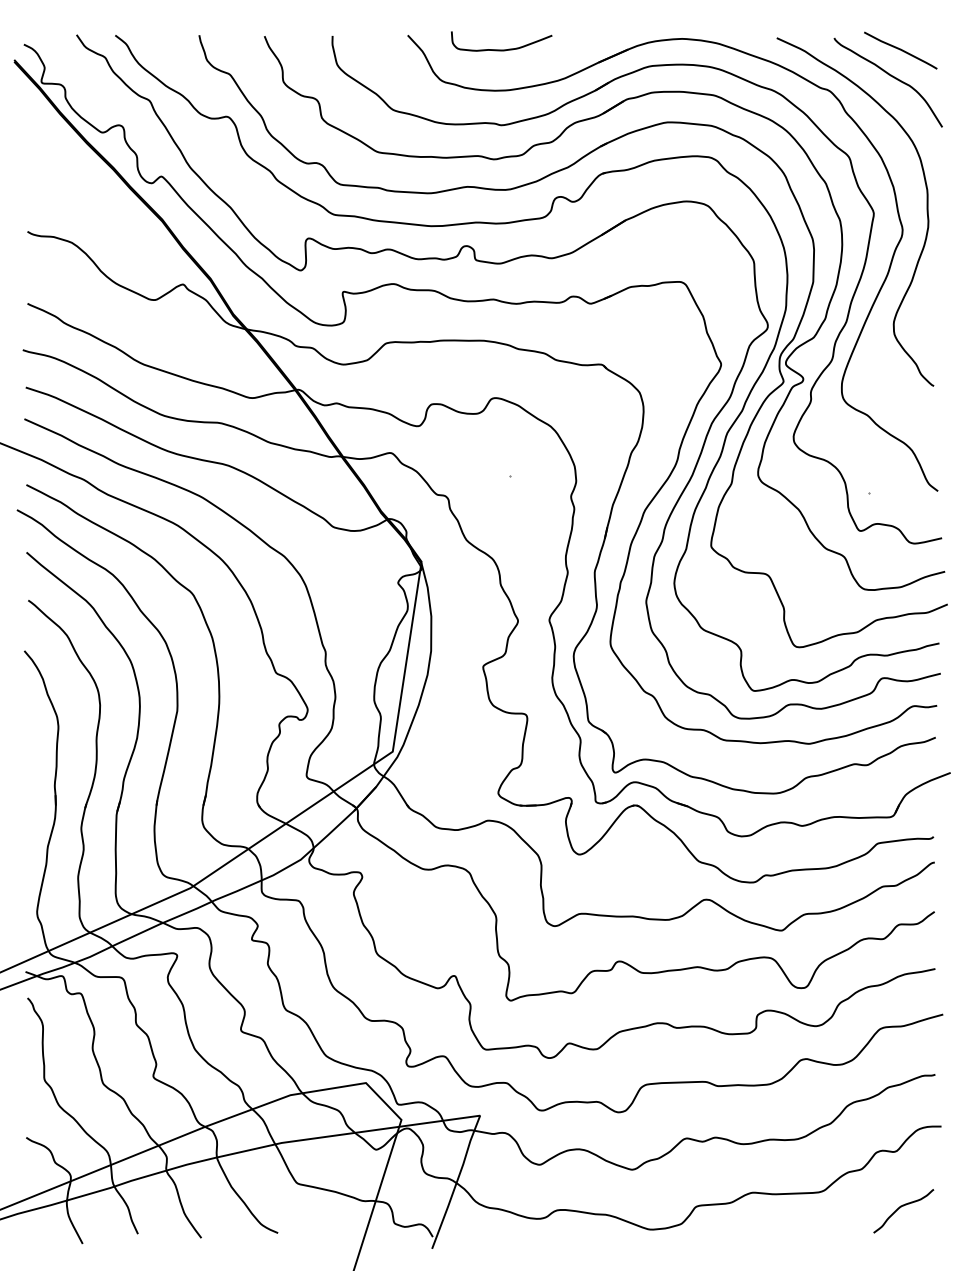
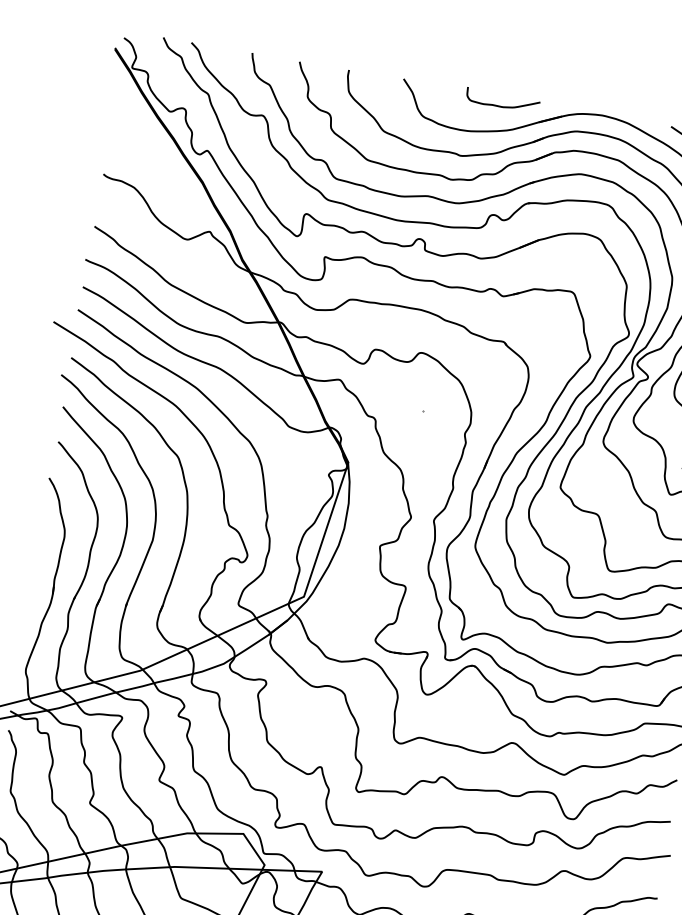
curve: (501, 49) -> (501, 106), moved

